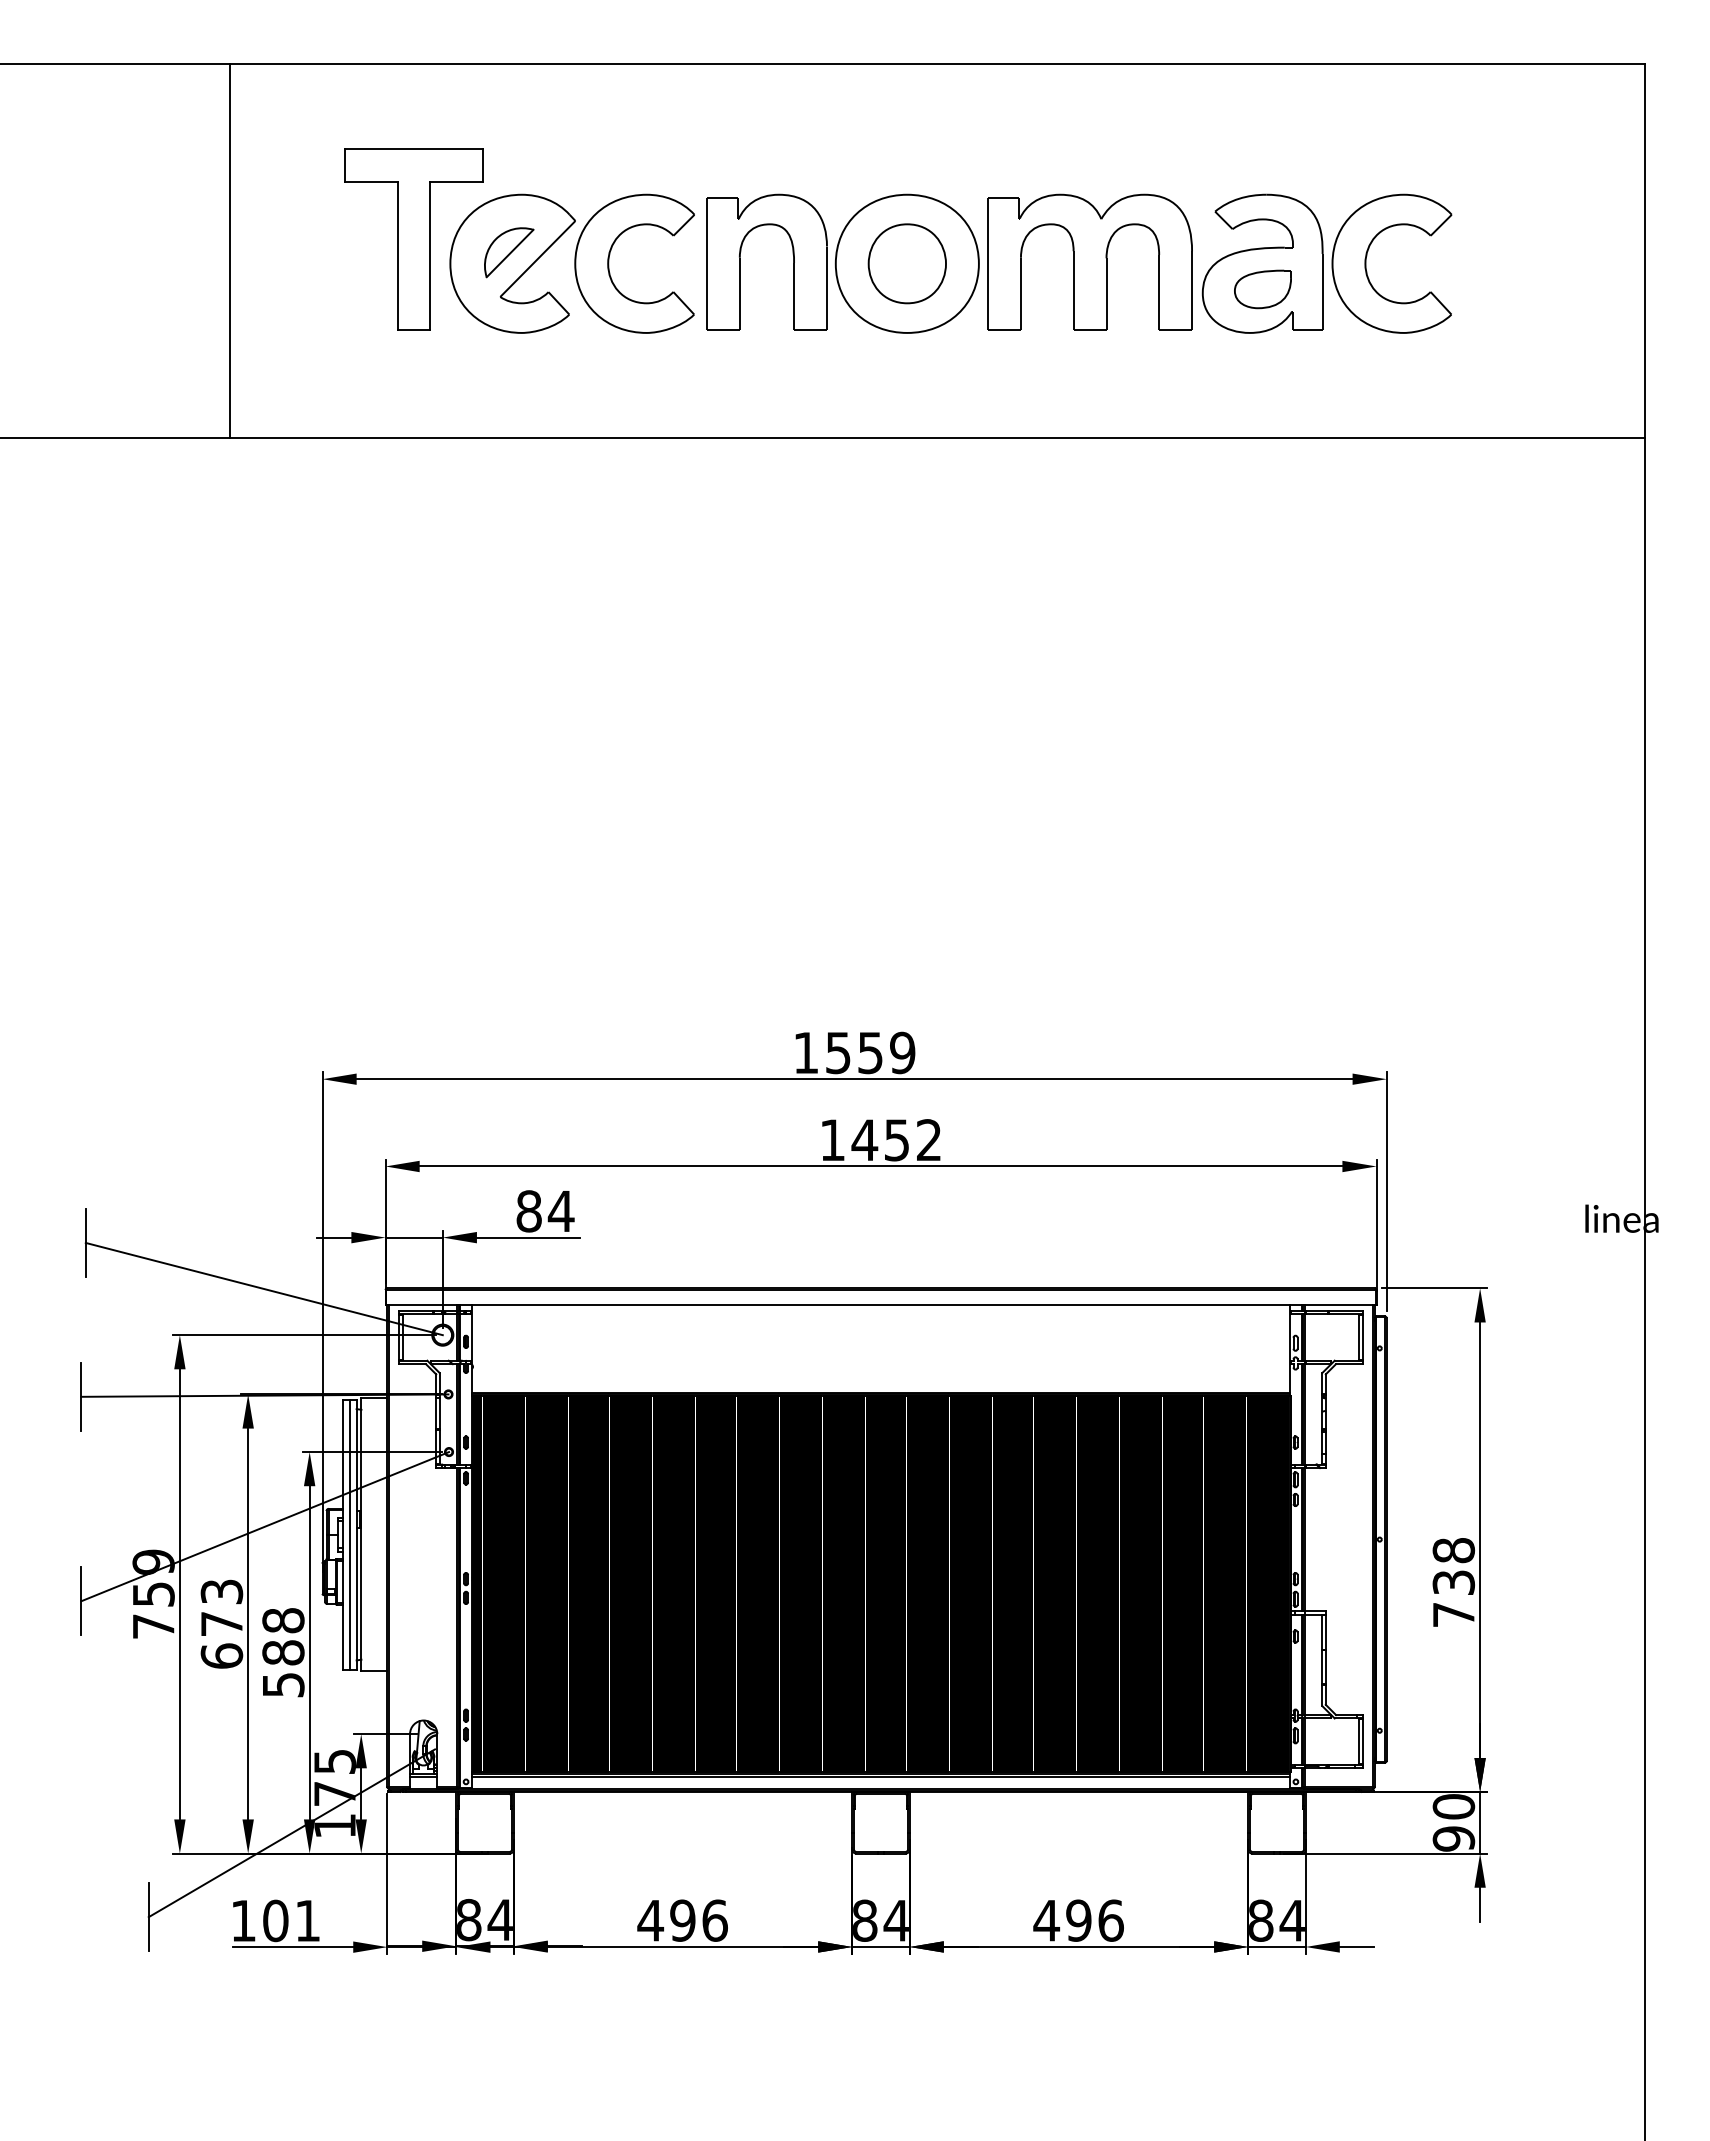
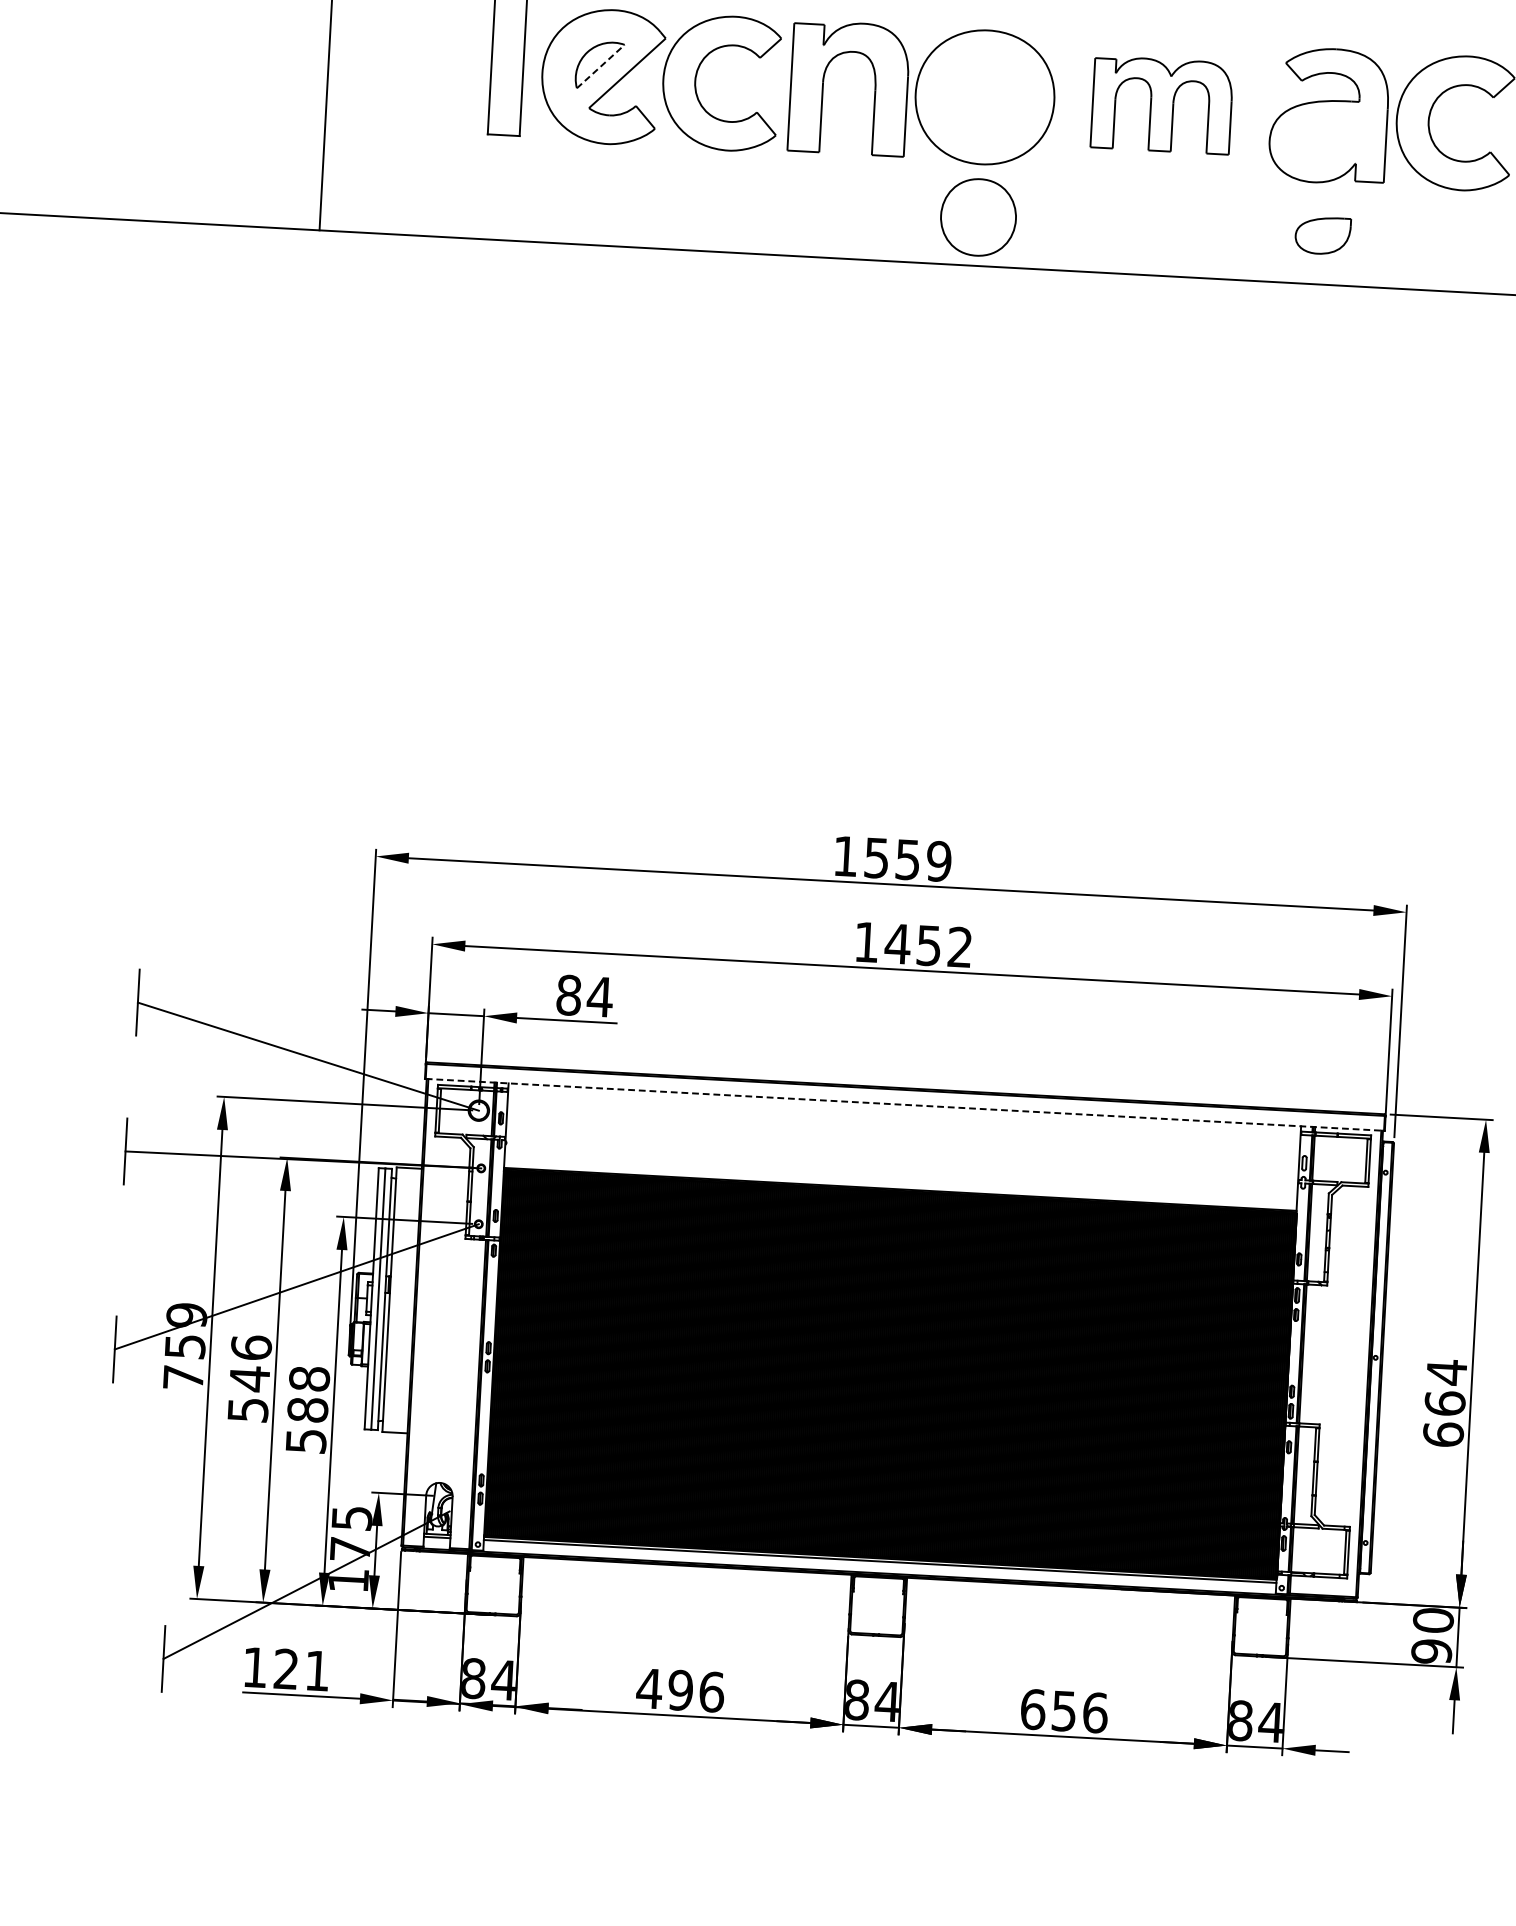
line: (510, 253) -> (601, 66), solid -> dashed
part: (1089, 261) -> (1161, 104), size x0.7
part: (906, 263) -> (977, 217), moved
part: (1262, 289) -> (1322, 235), moved
line: (881, 1305) -> (905, 1104), solid -> dashed
text: (1453, 1582) -> (1444, 1403), 738 -> 664
text: (221, 1623) -> (249, 1378), 673 -> 546
text: (275, 1920) -> (286, 1668), 101 -> 121
text: (1062, 1920) -> (1048, 1710), 496 -> 656

